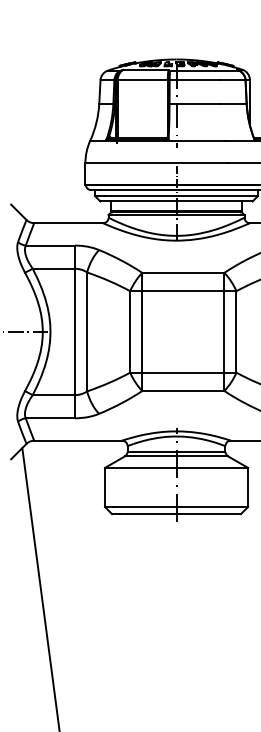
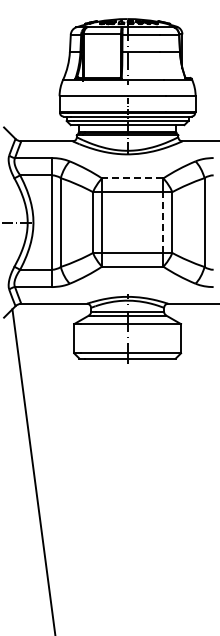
line: (183, 272) -> (132, 178), solid -> dashed
line: (224, 331) -> (163, 222), solid -> dashed

